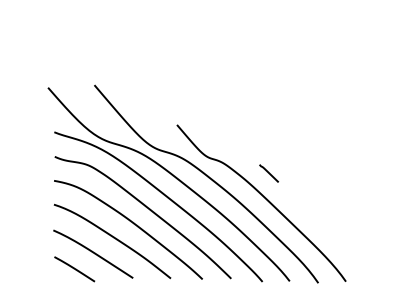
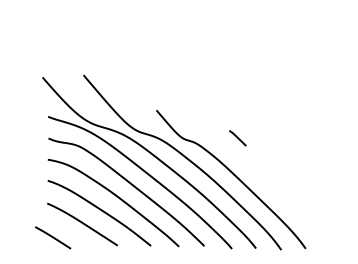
line: (268, 173) -> (237, 138), moved
line: (75, 268) -> (53, 237), moved

